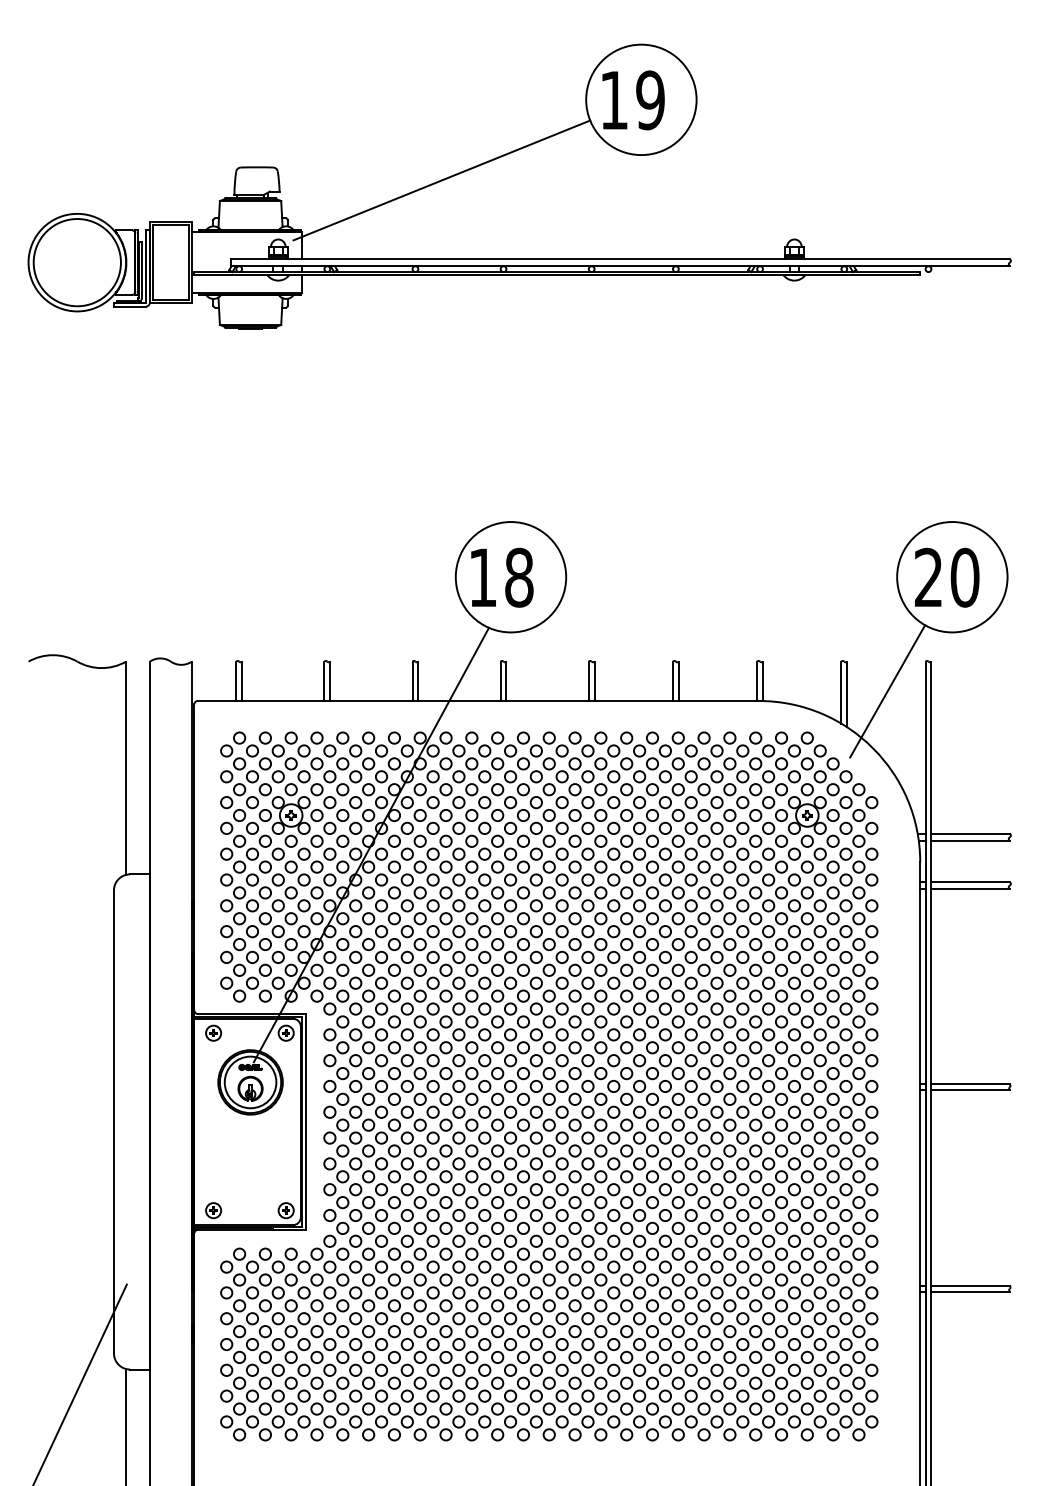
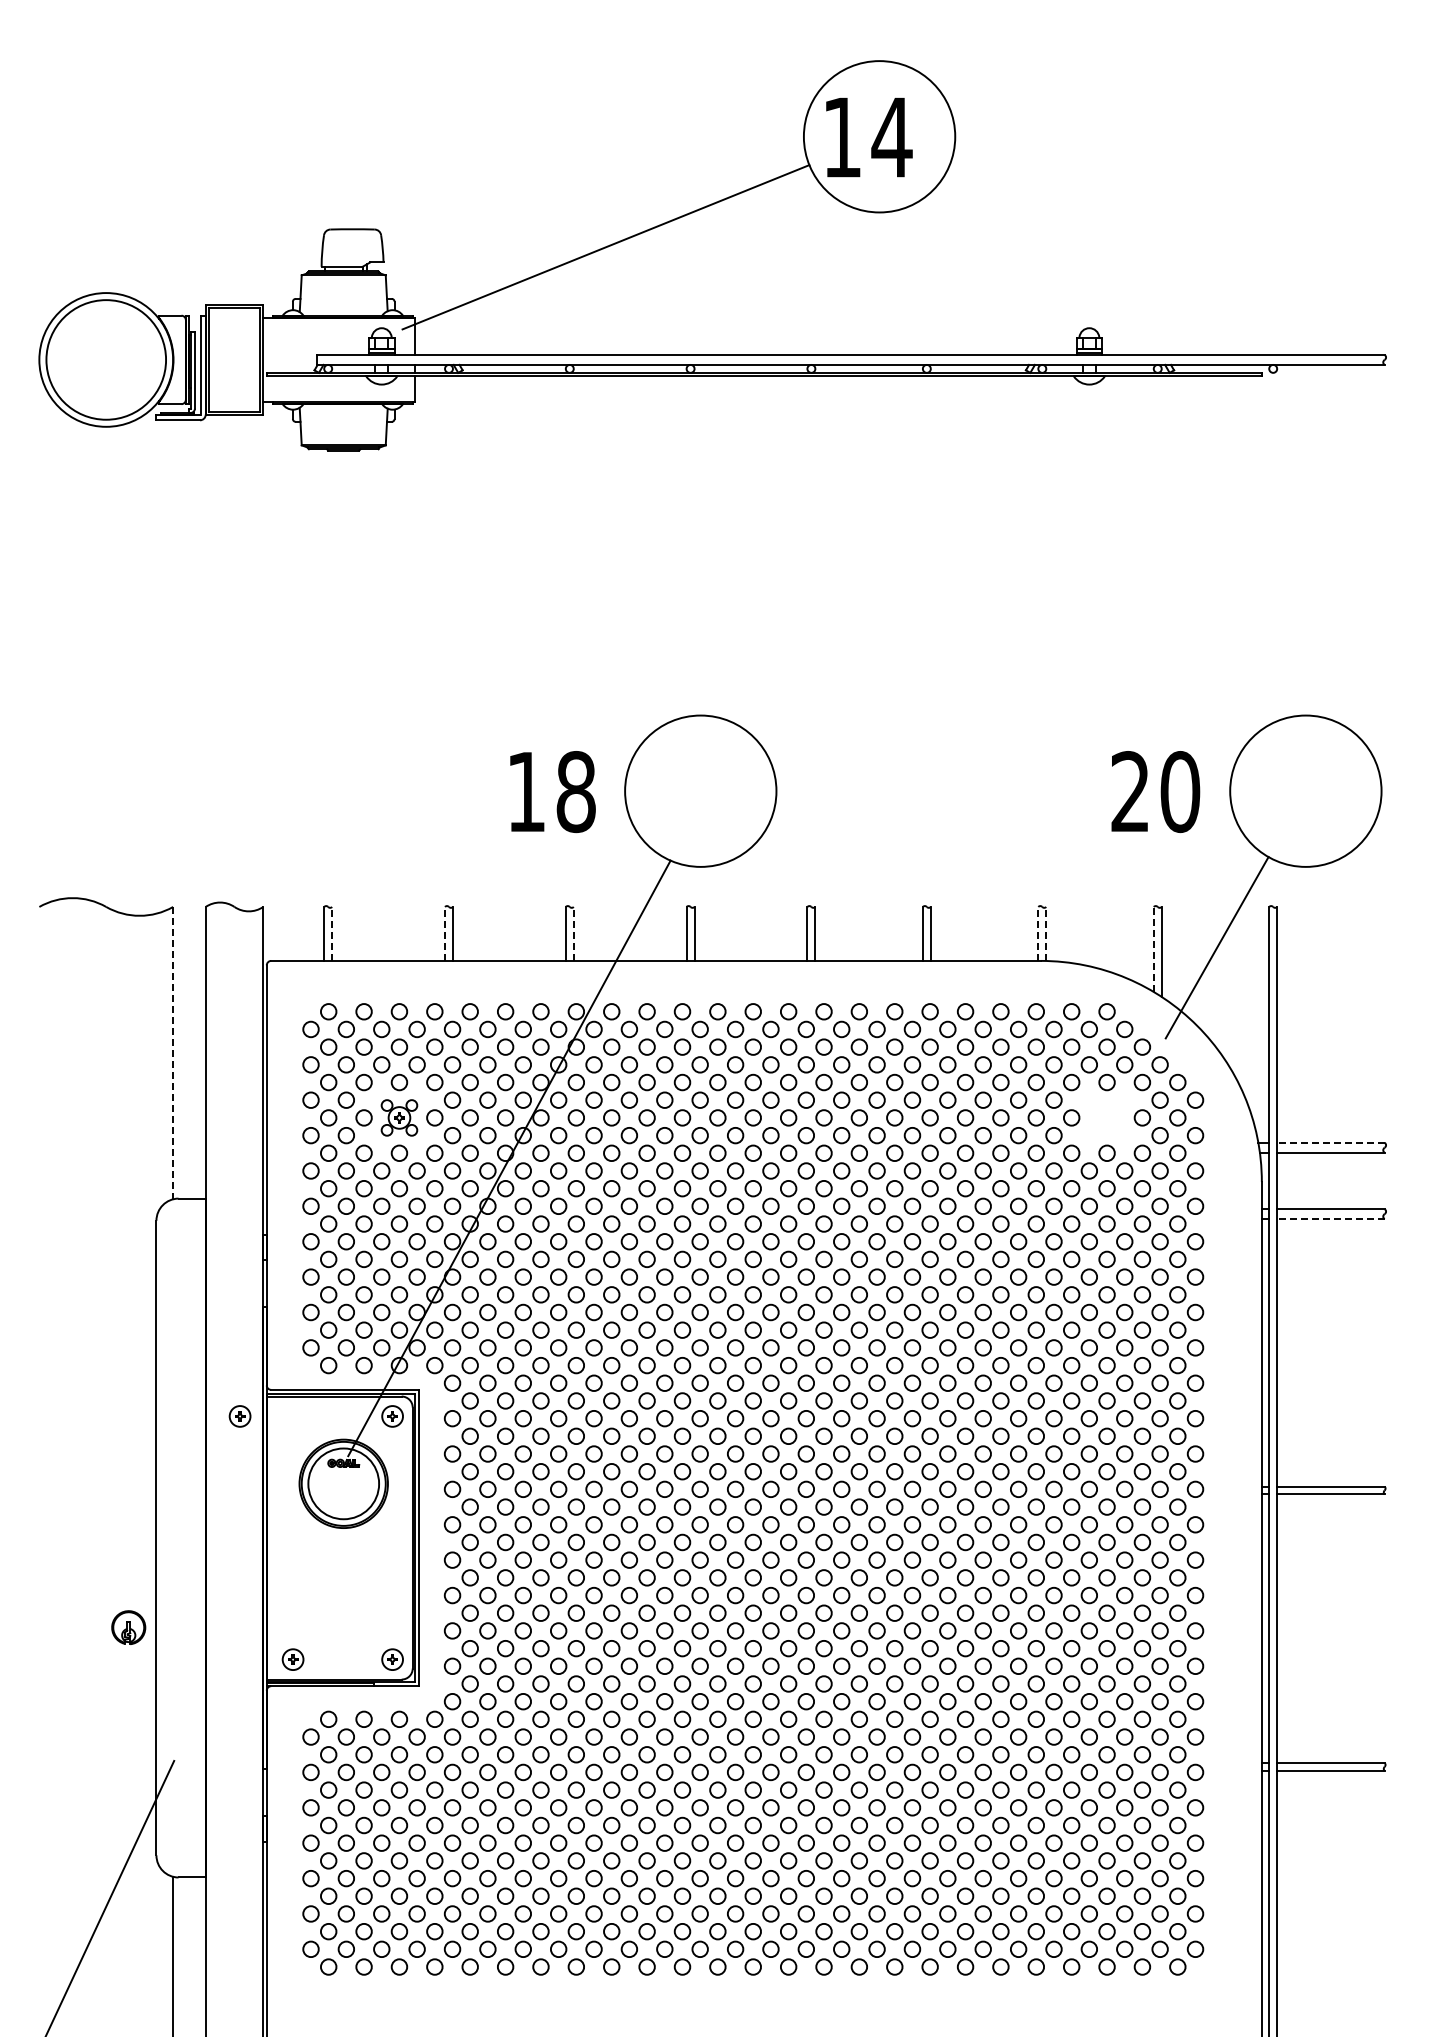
text: (650, 100) -> (891, 137), 19 -> 14
text: (946, 577) -> (1155, 791), moved
text: (502, 578) -> (552, 792), moved
line: (242, 681) -> (332, 933), solid -> dashed
line: (324, 681) -> (445, 933), solid -> dashed
line: (418, 681) -> (573, 933), solid -> dashed
line: (757, 681) -> (1038, 933), solid -> dashed
line: (763, 681) -> (1046, 933), solid -> dashed
line: (841, 692) -> (1153, 949), solid -> dashed
line: (126, 768) -> (173, 1053), solid -> dashed
part: (291, 815) -> (399, 1117), size x0.7
part: (806, 815) -> (1106, 1117), removed
line: (970, 833) -> (1330, 1142), solid -> dashed
line: (970, 889) -> (1330, 1219), solid -> dashed
part: (213, 1033) -> (239, 1416), moved
part: (250, 1088) -> (128, 1627), moved

